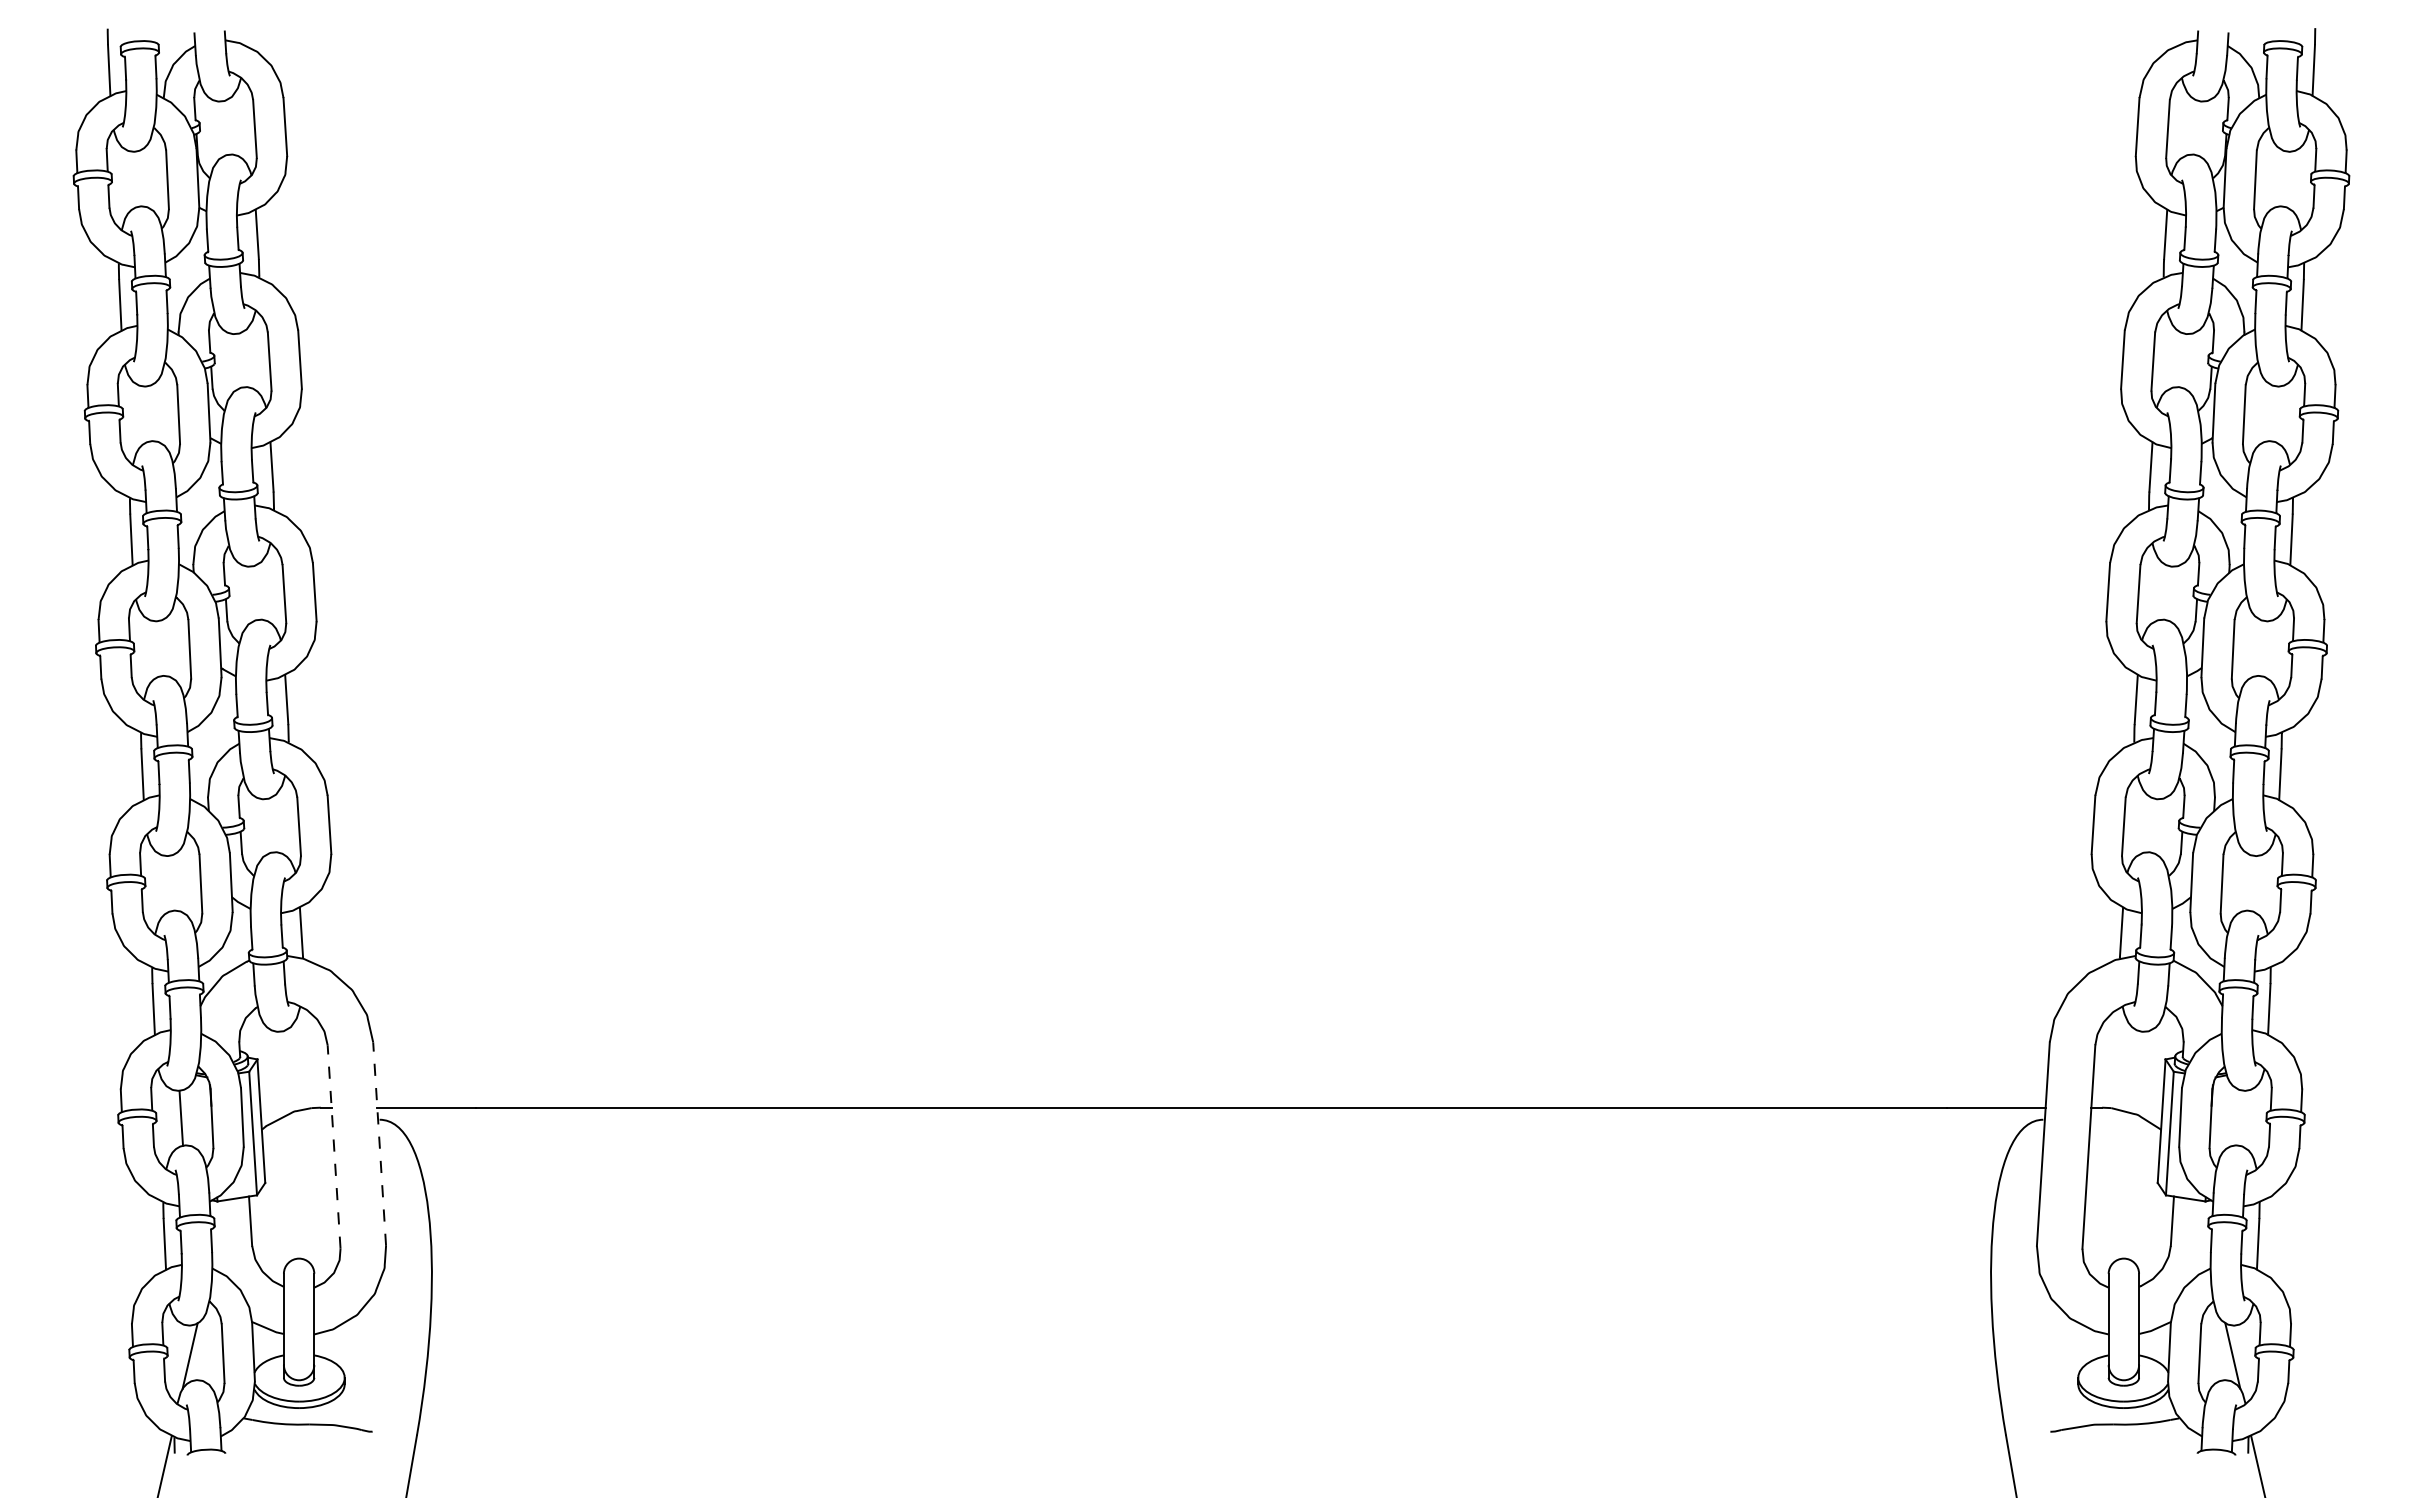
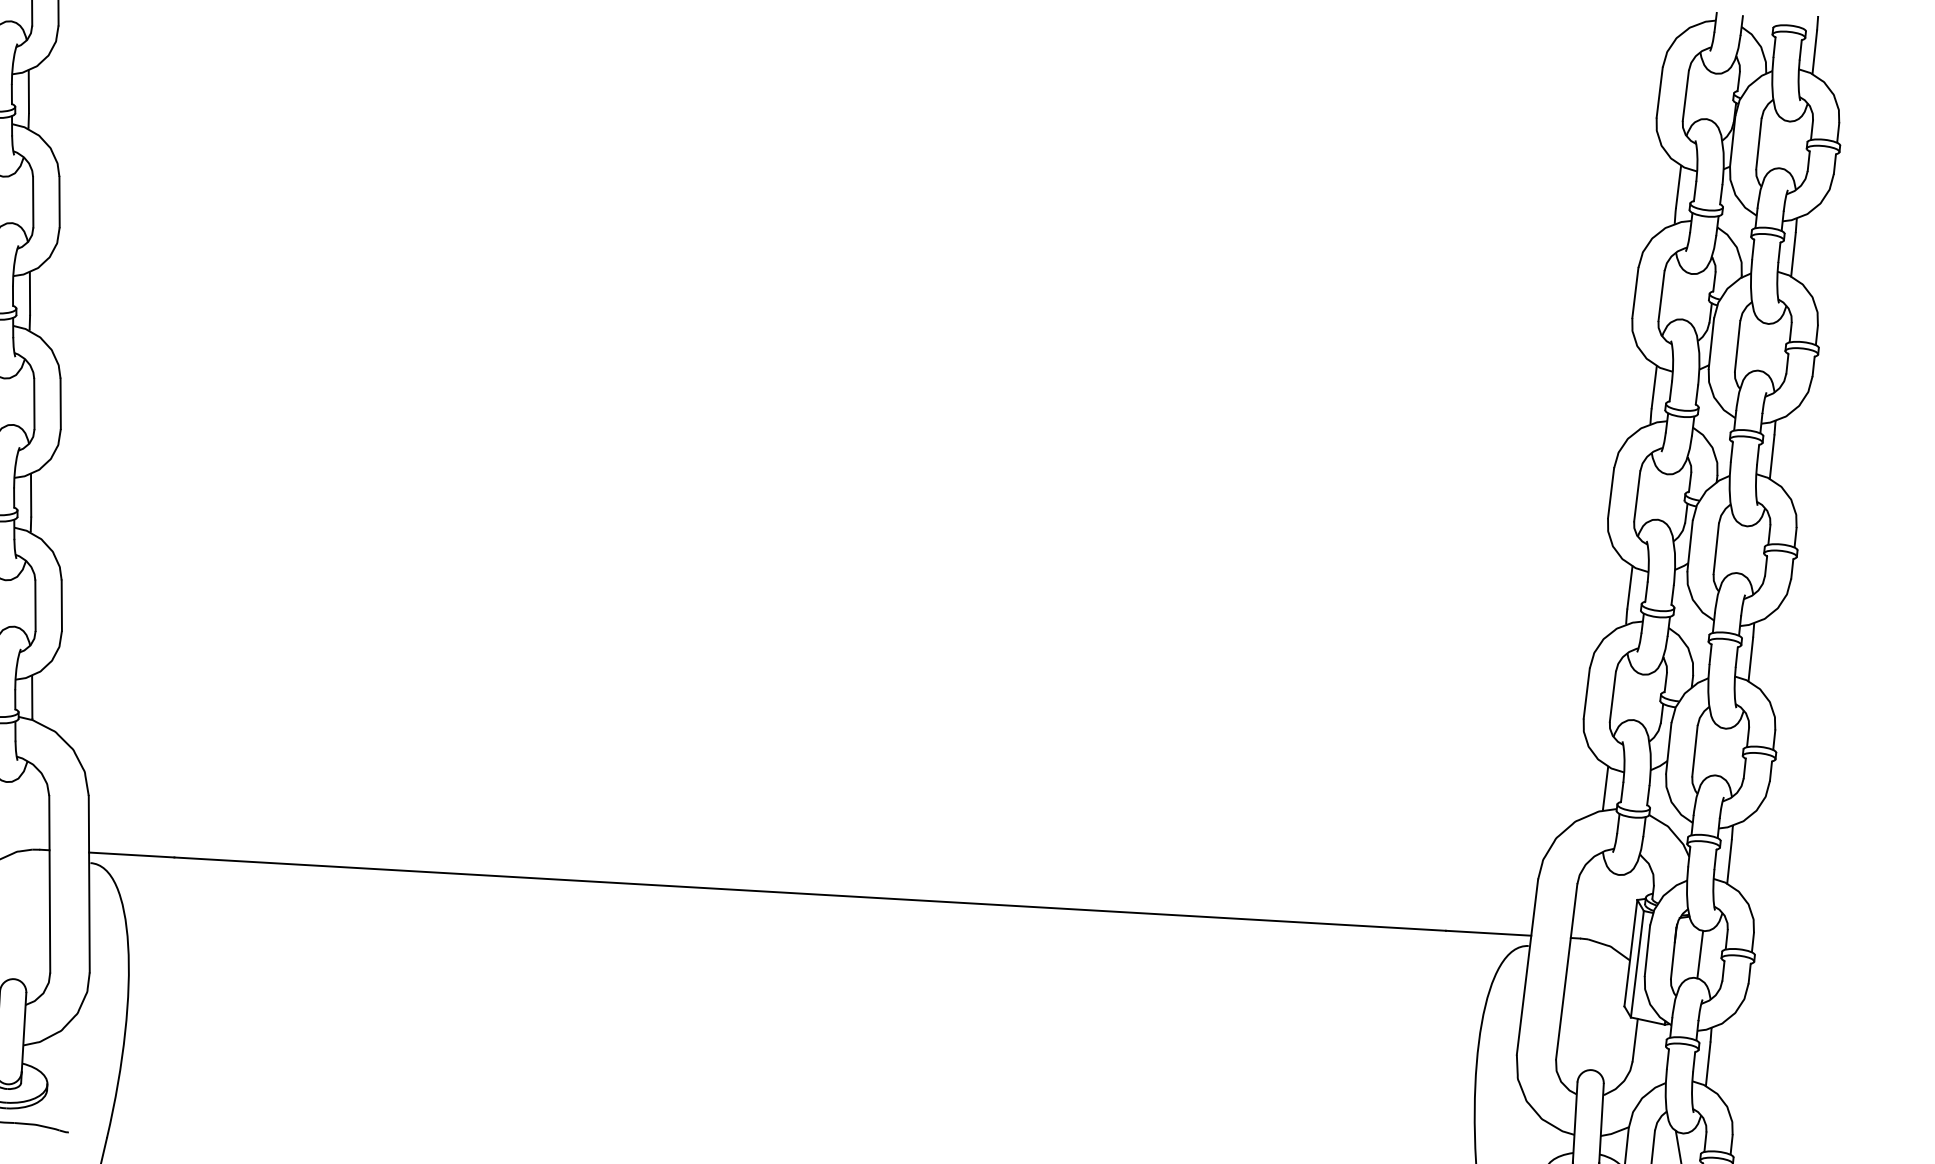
line: (2241, 1117) -> (1700, 953), added
line: (379, 1144) -> (89, 884), dashed -> solid
line: (334, 1146) -> (50, 883), dashed -> solid

